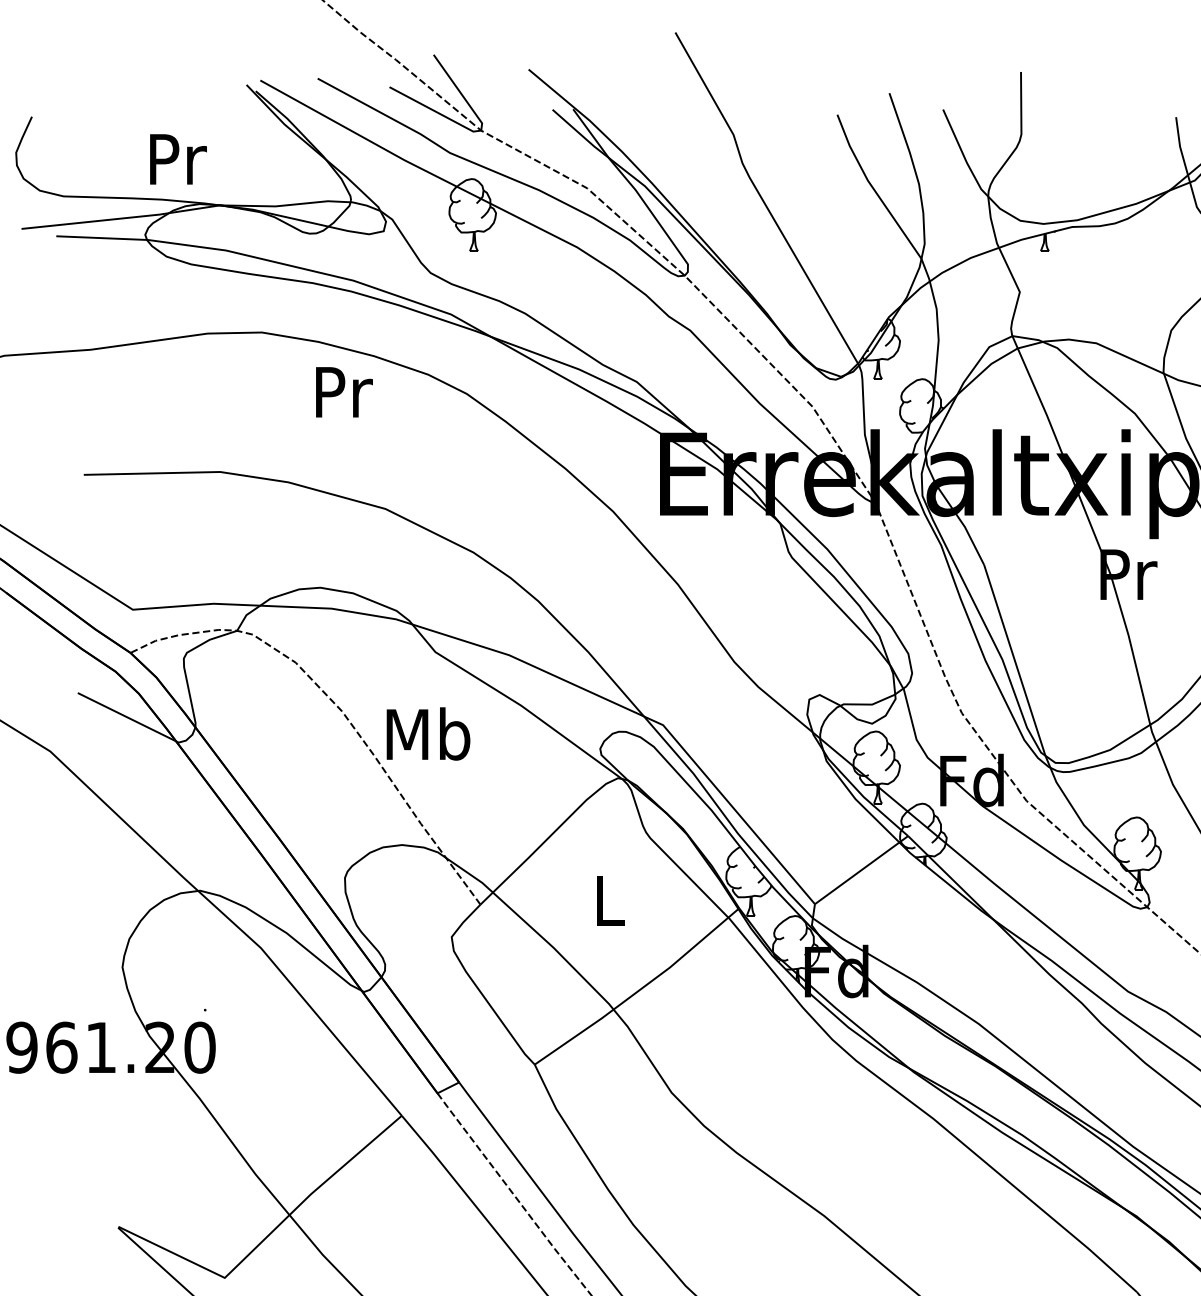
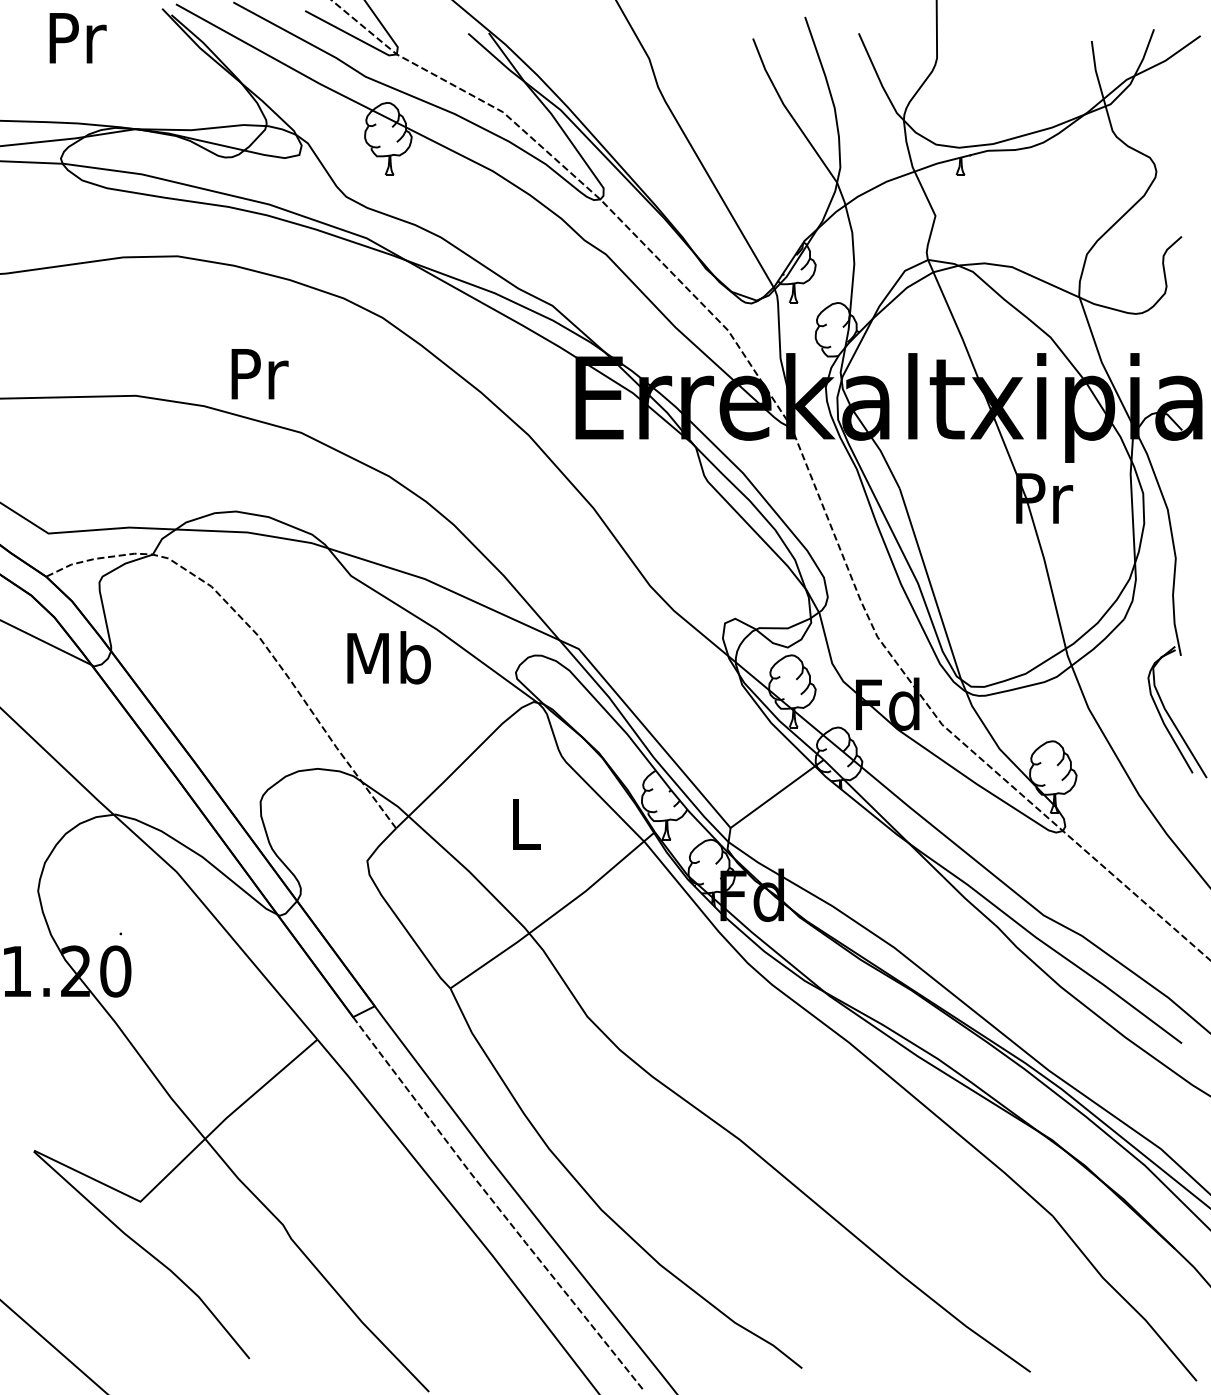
text: (177, 159) -> (77, 38), moved
text: (343, 392) -> (259, 374), moved
text: (427, 733) -> (388, 657), moved

